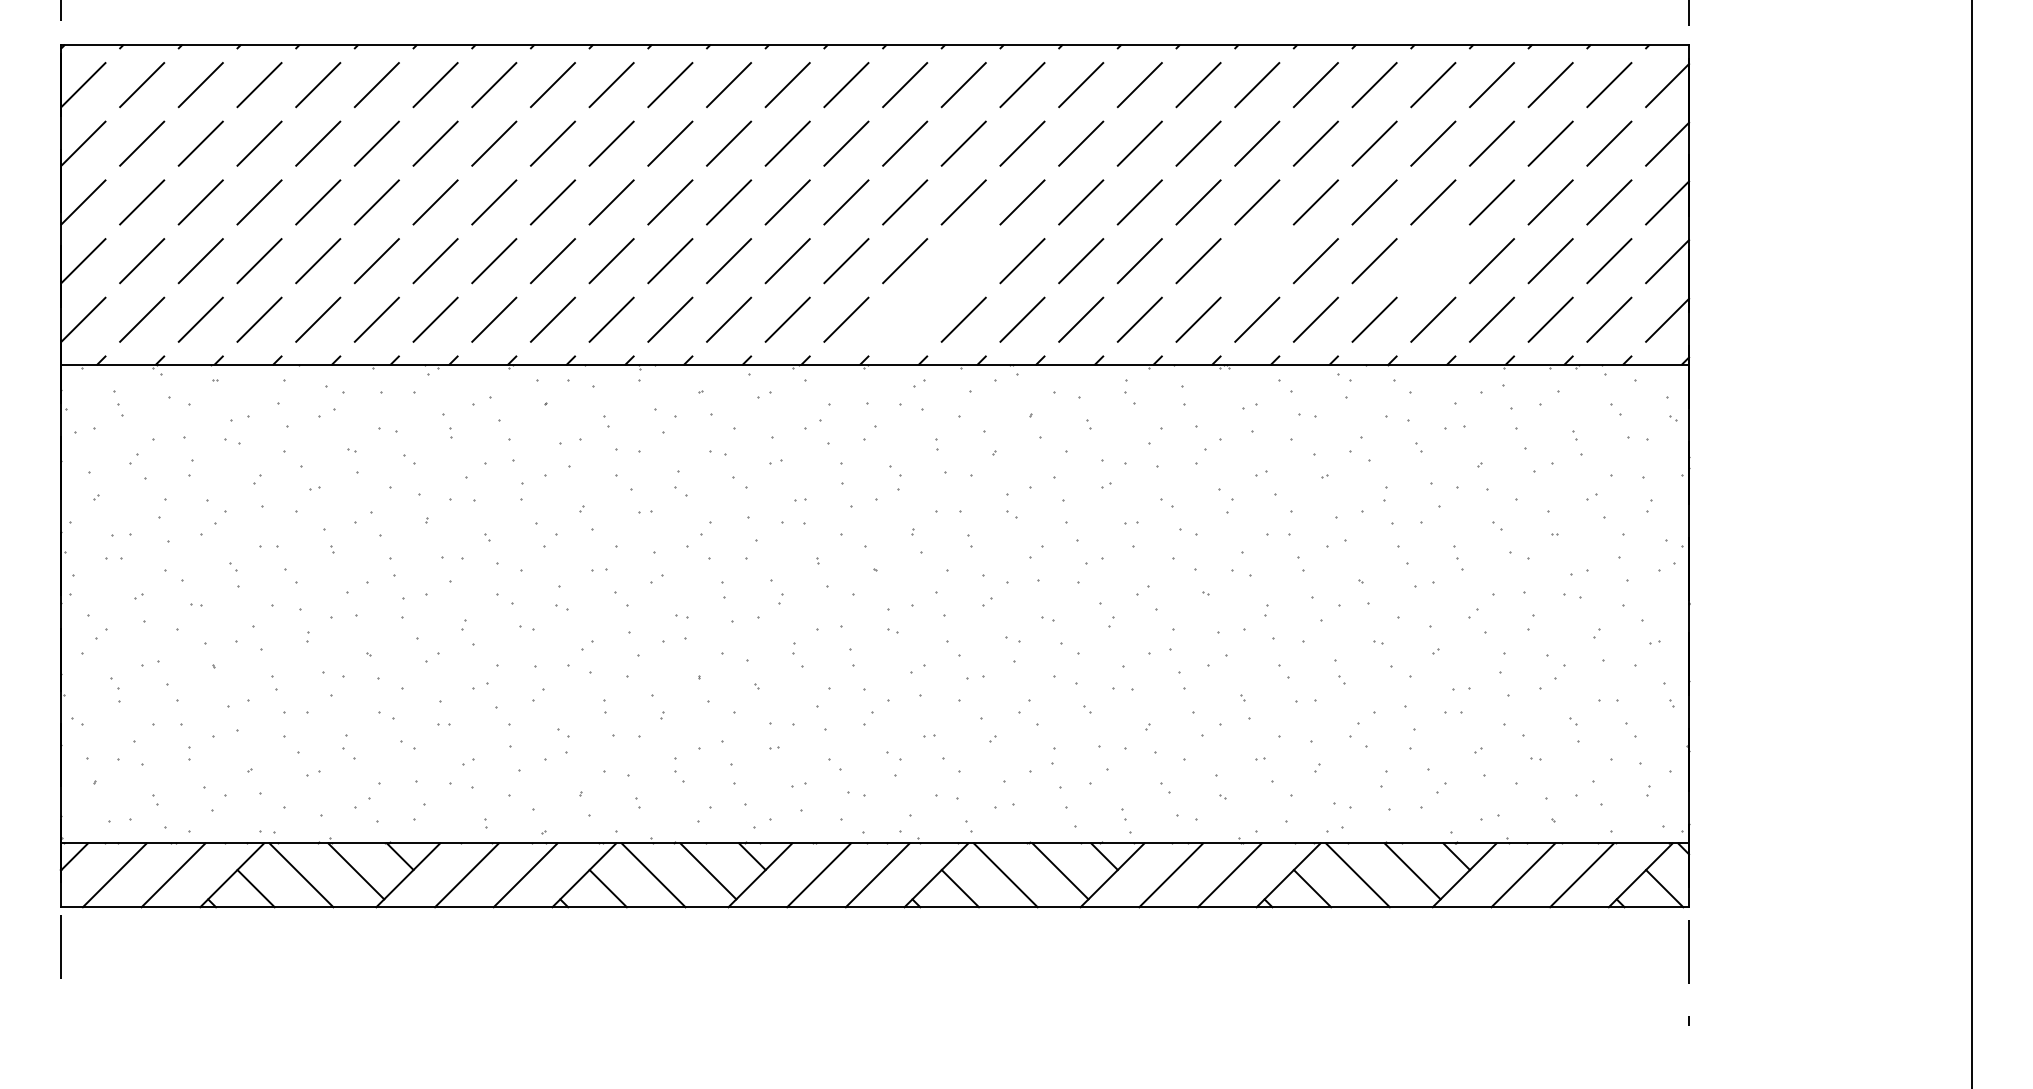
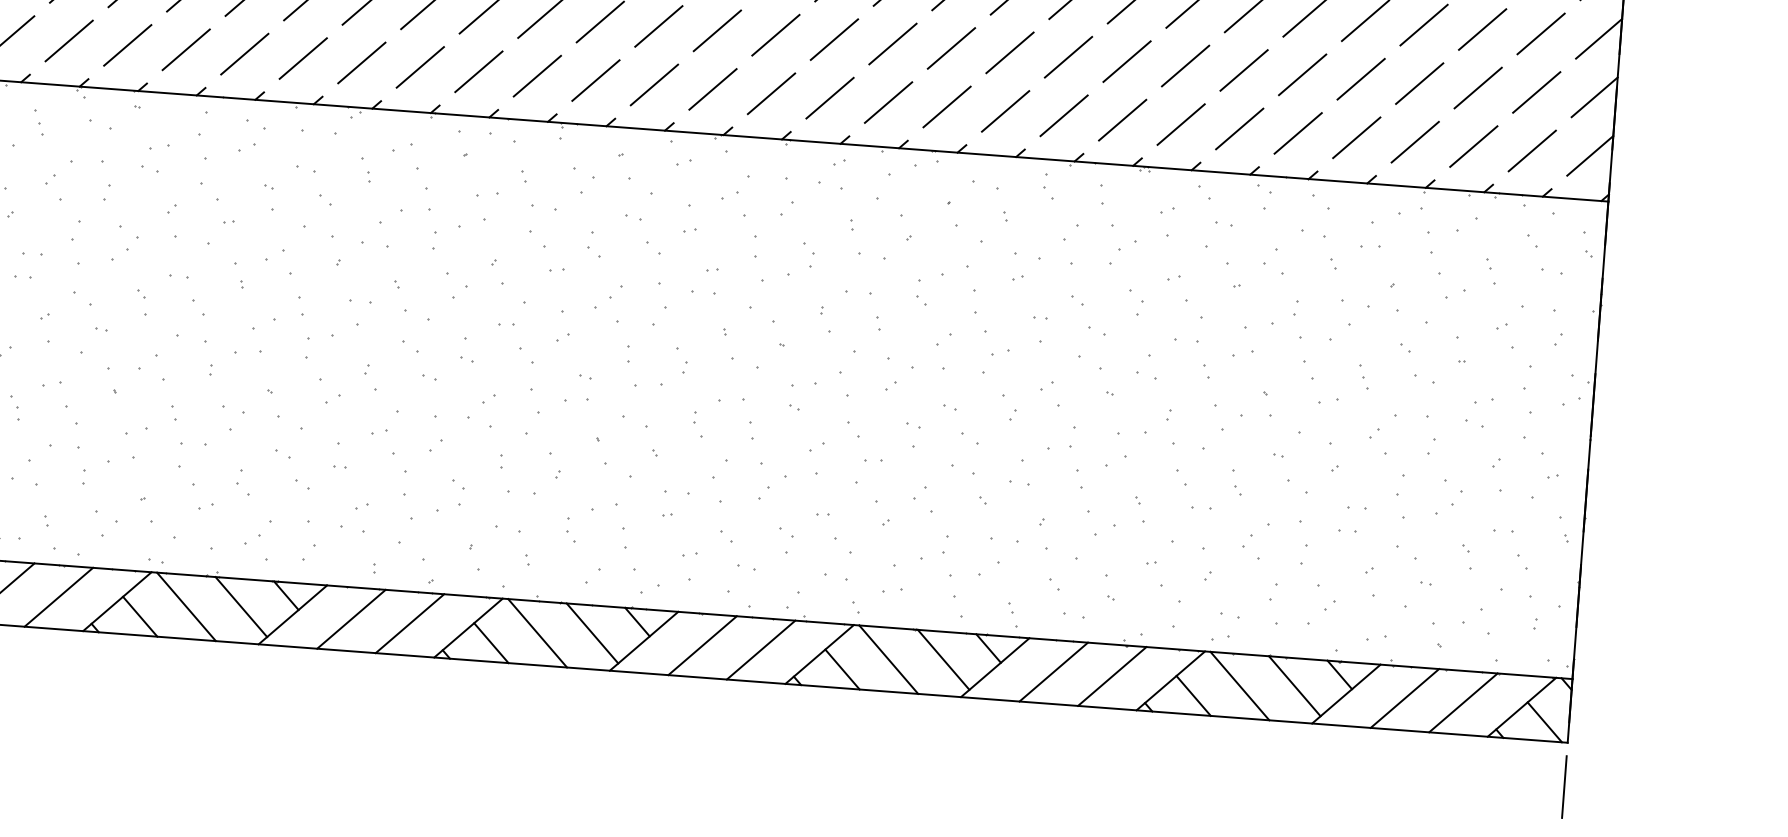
line: (963, 261) -> (892, 44), added
line: (1257, 261) -> (1185, 66), added
line: (1433, 261) -> (1361, 79), added
line: (905, 319) -> (830, 97), added

